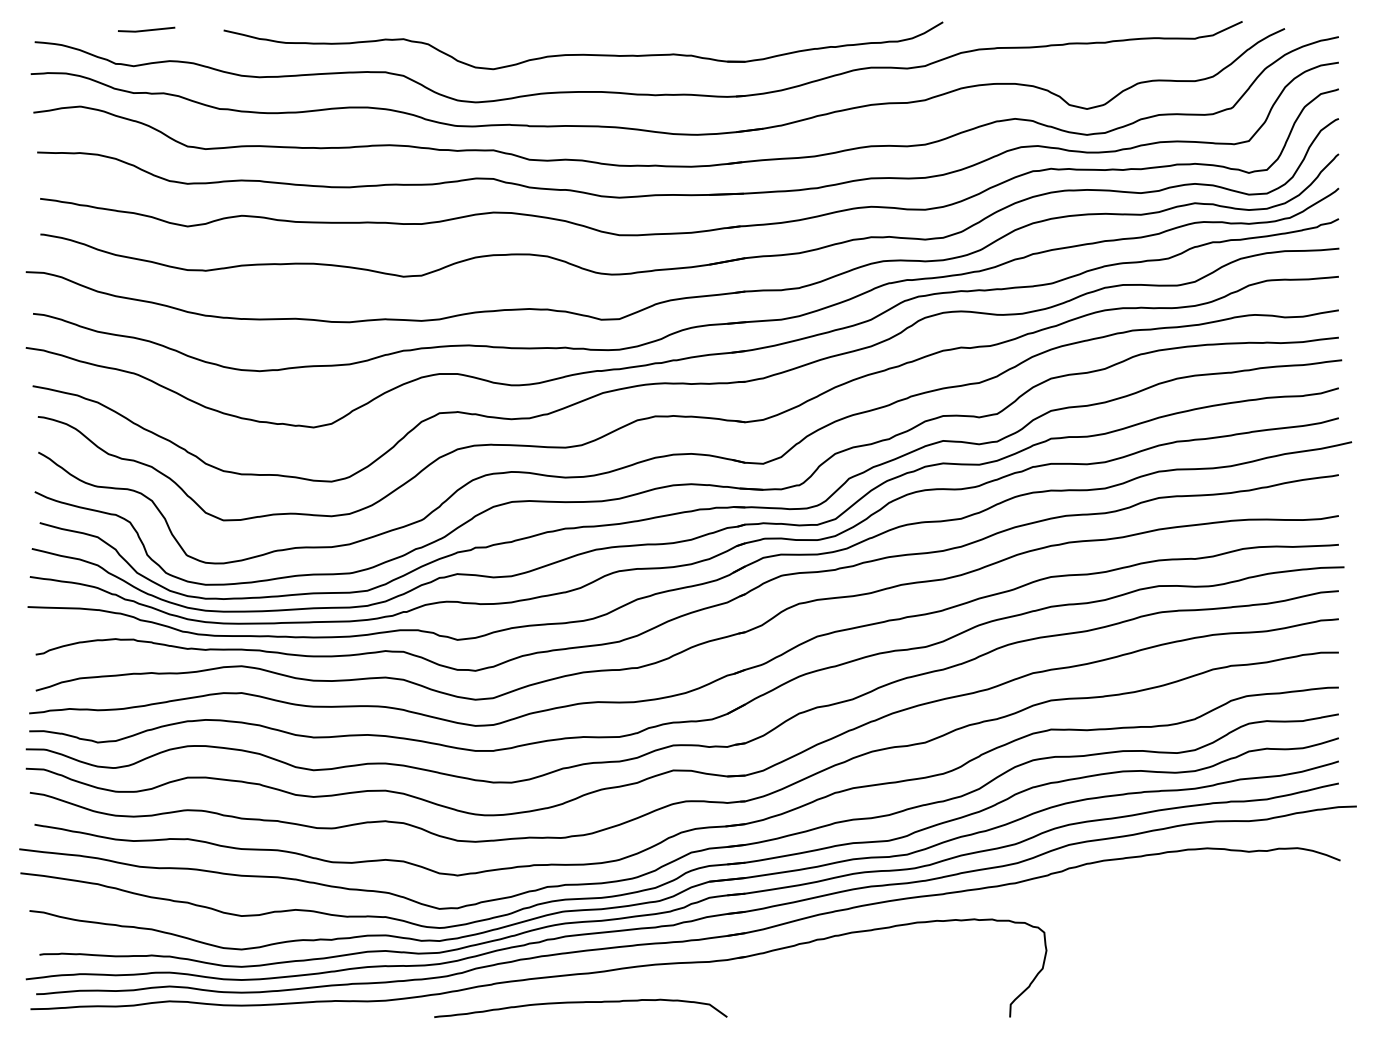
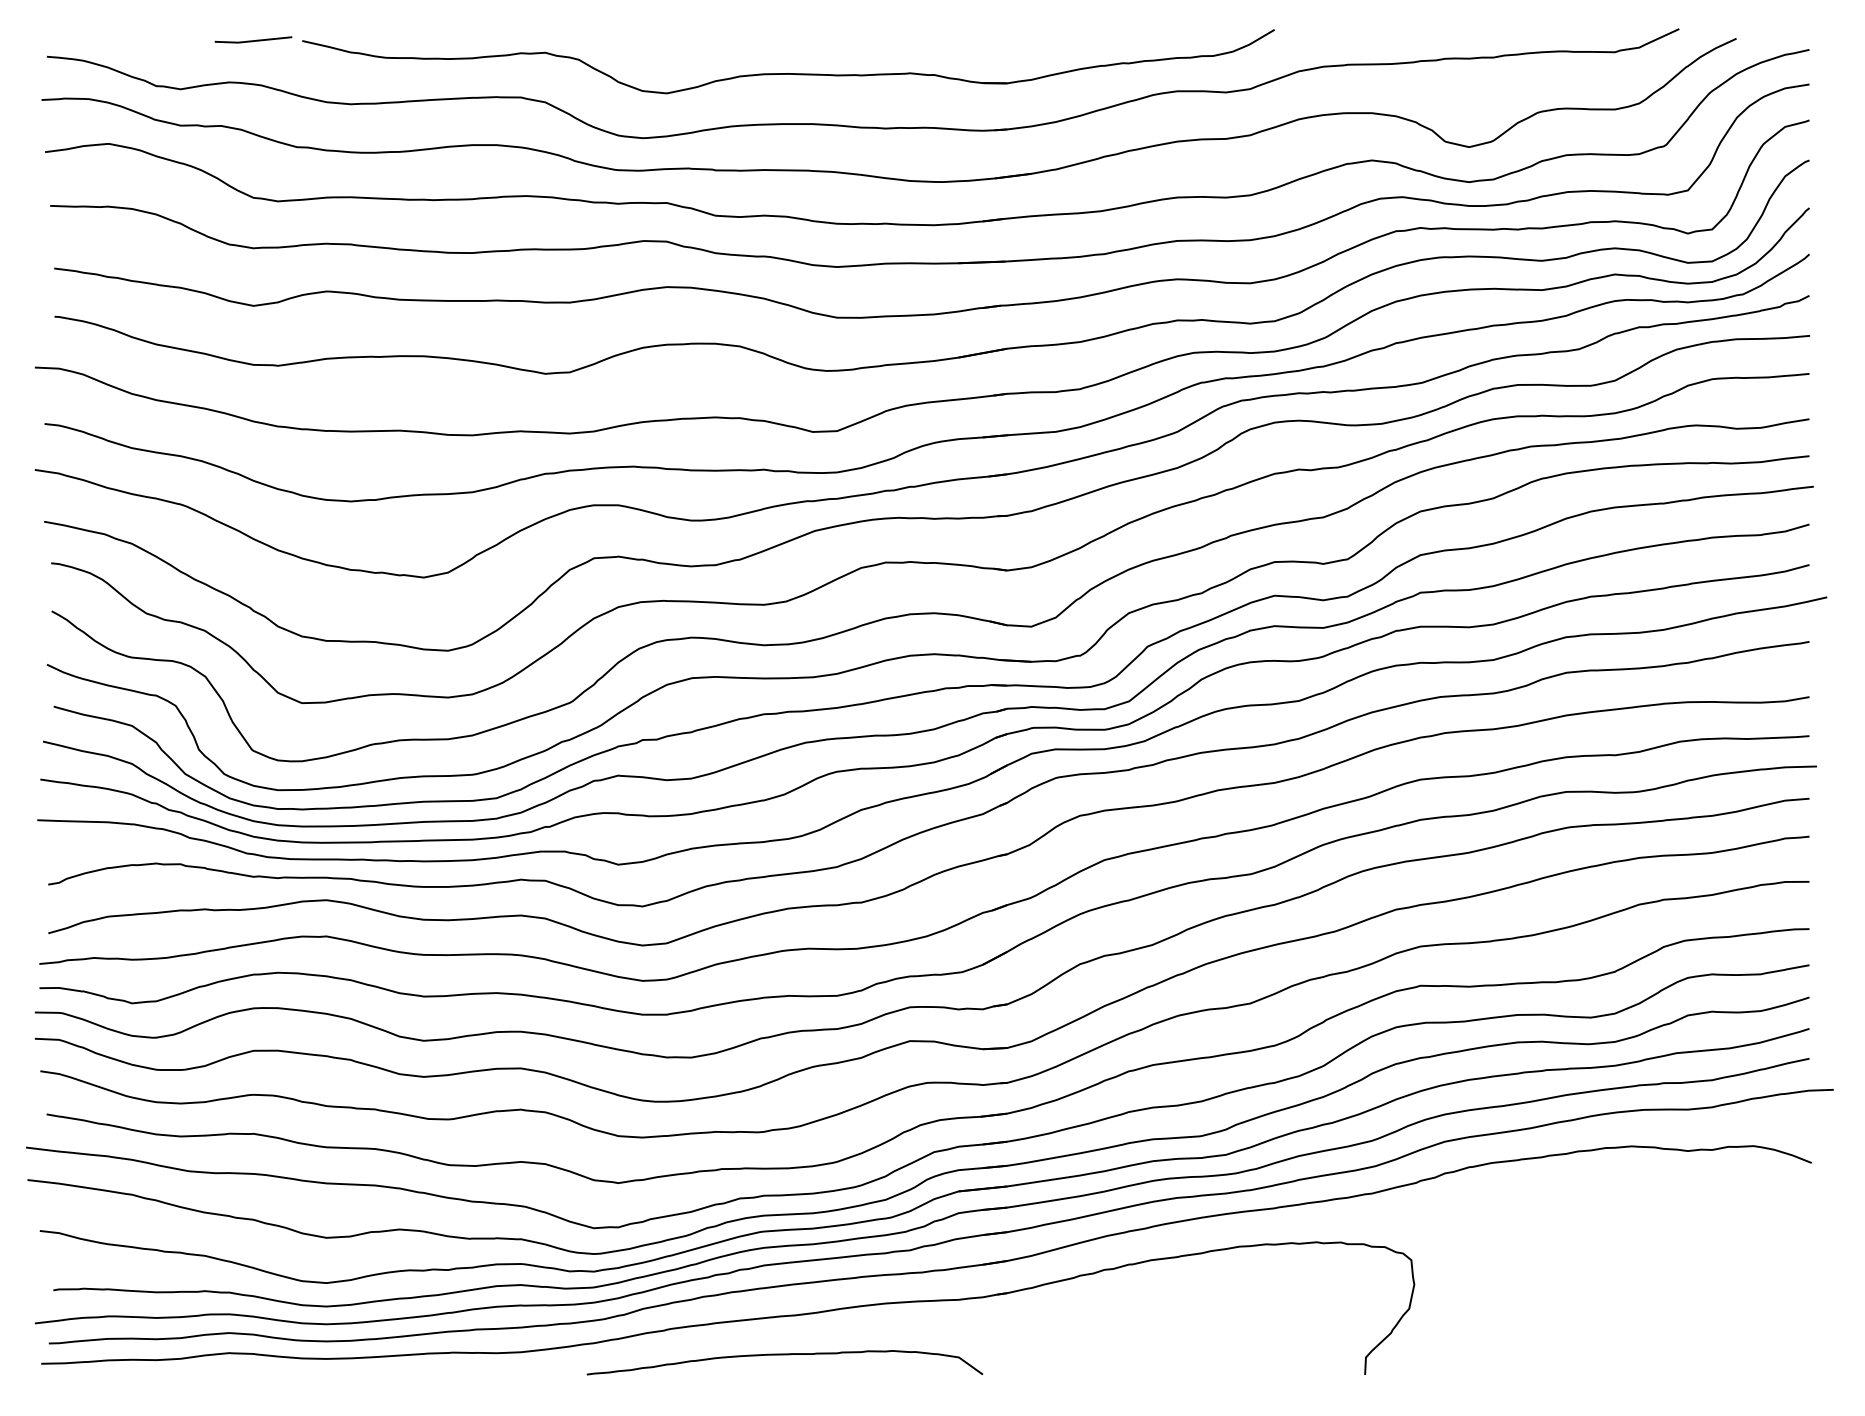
line: (146, 29) -> (253, 39), moved

